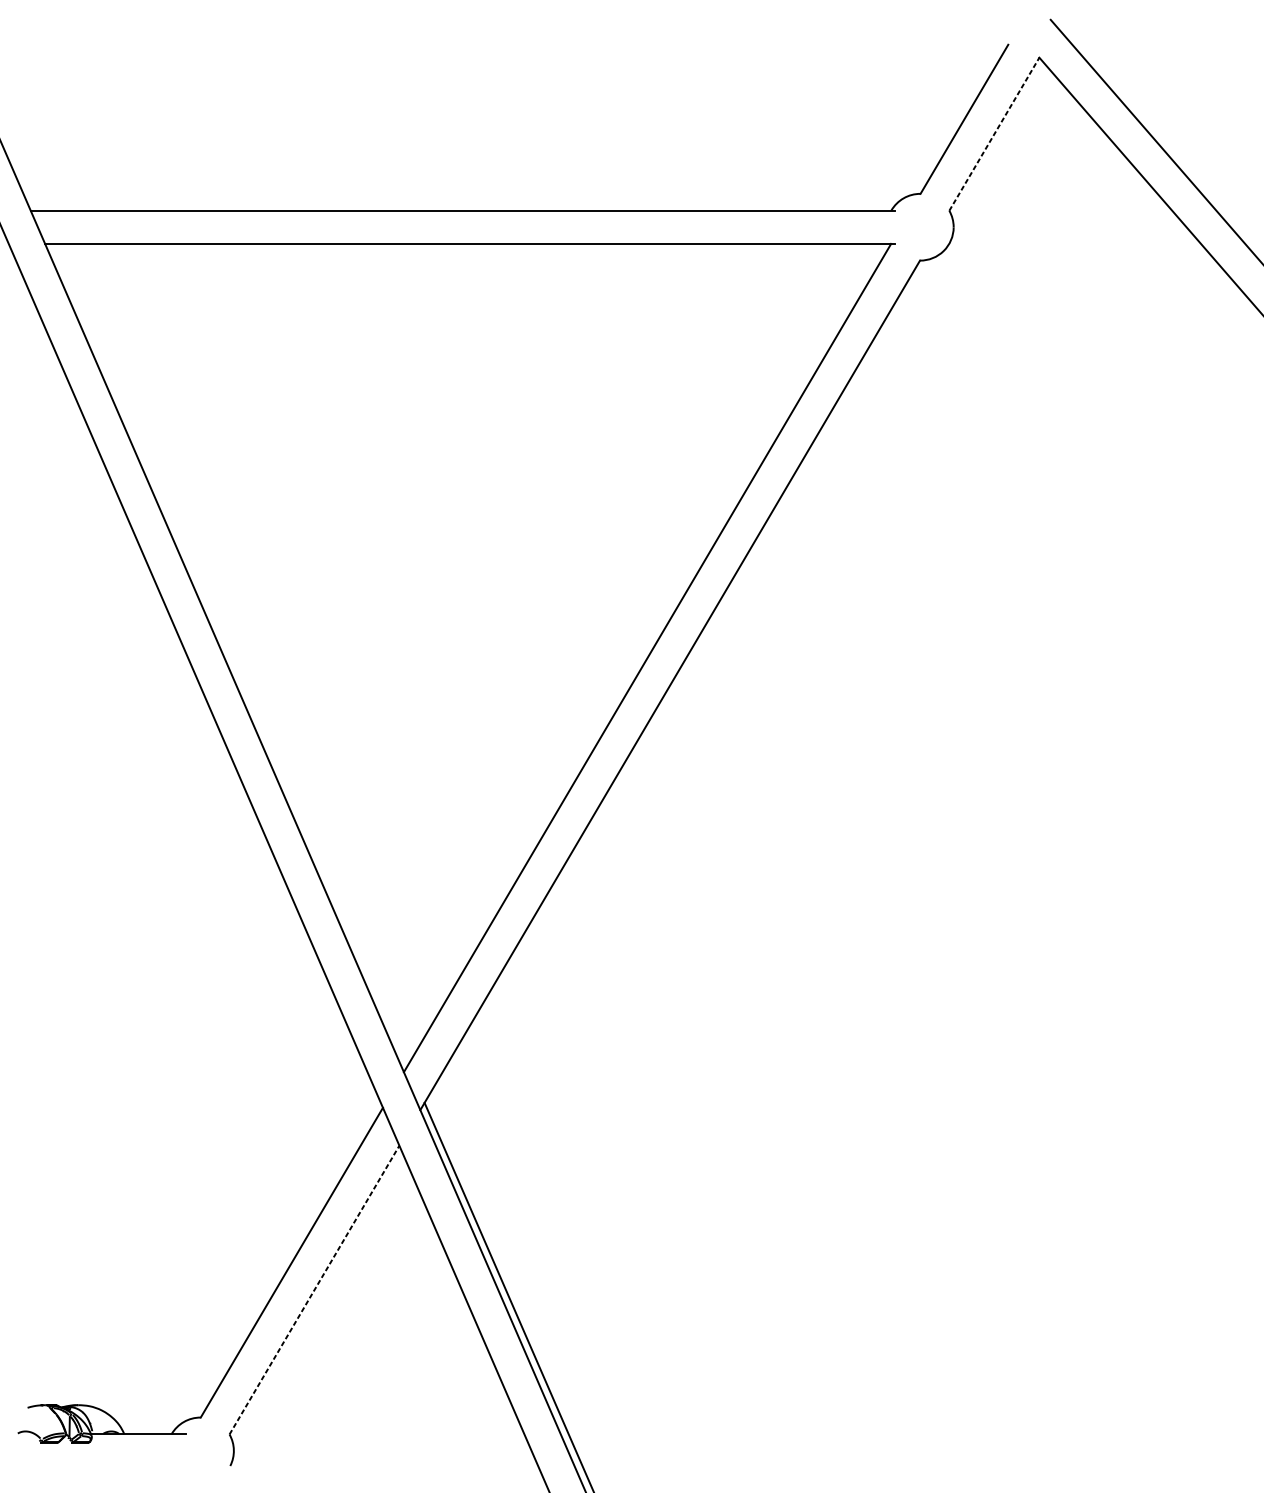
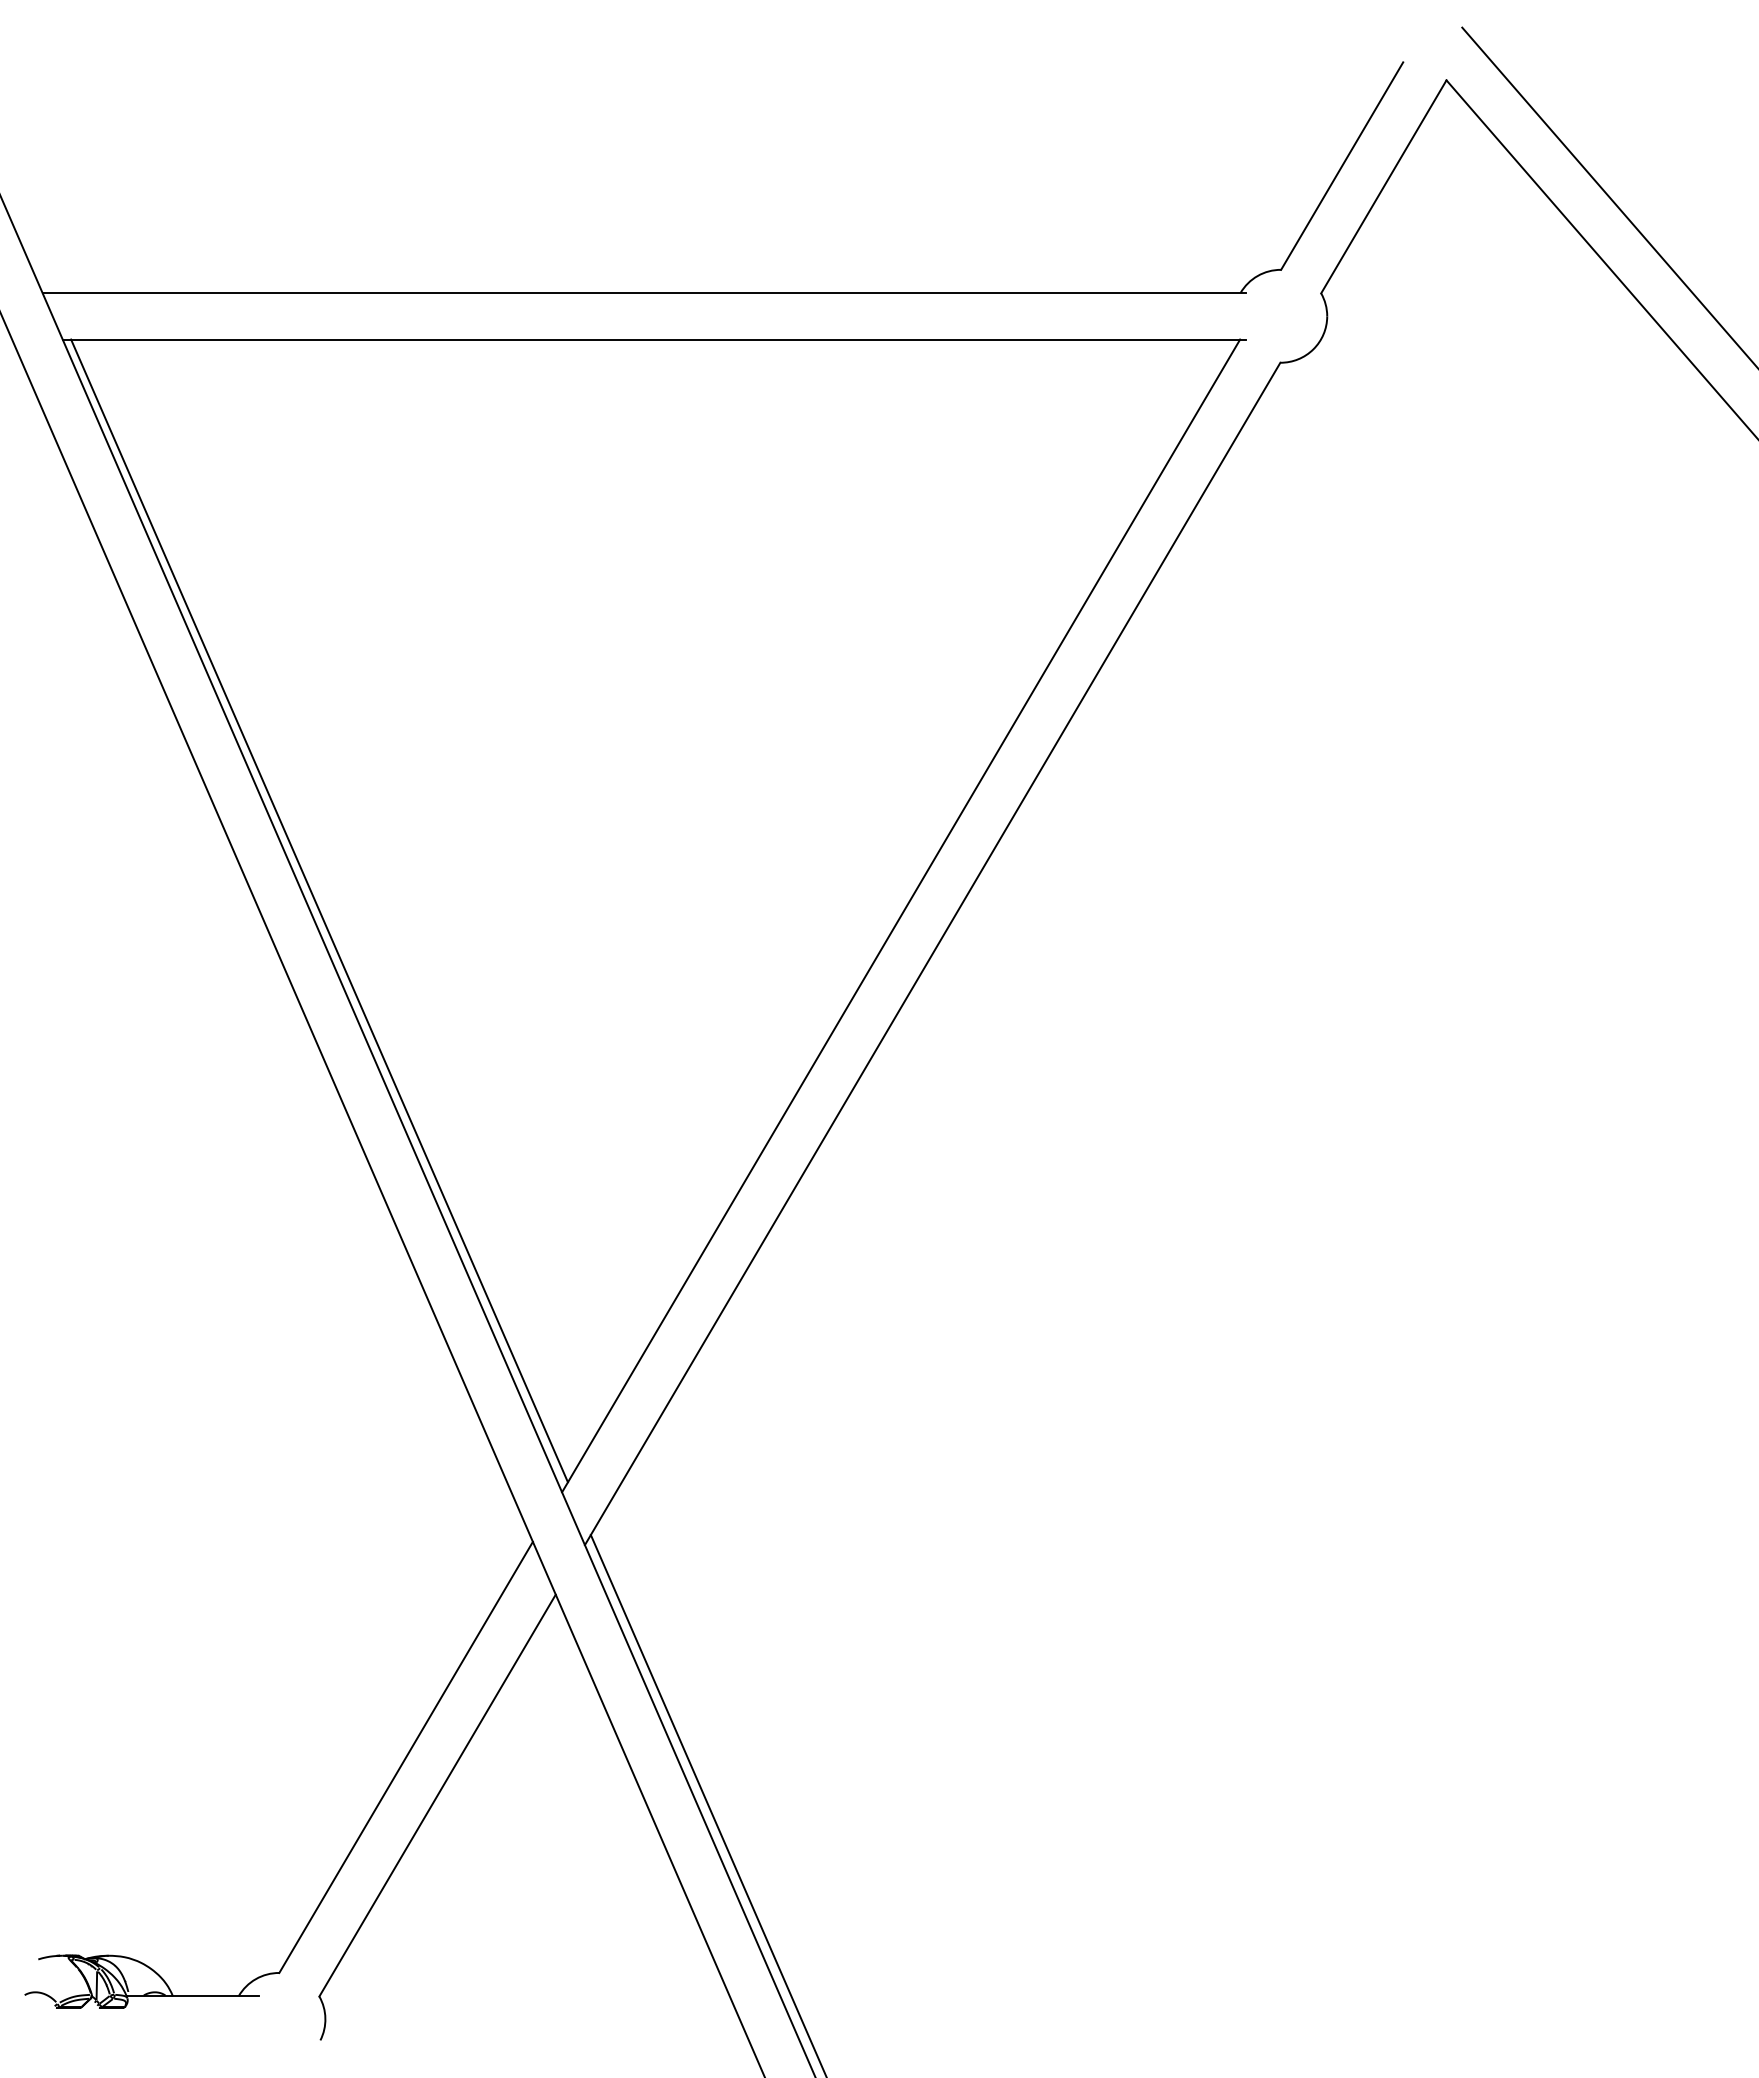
line: (994, 133) -> (1383, 186), dashed -> solid
line: (229, 654) -> (319, 910), added
line: (314, 1290) -> (437, 1795), dashed -> solid

